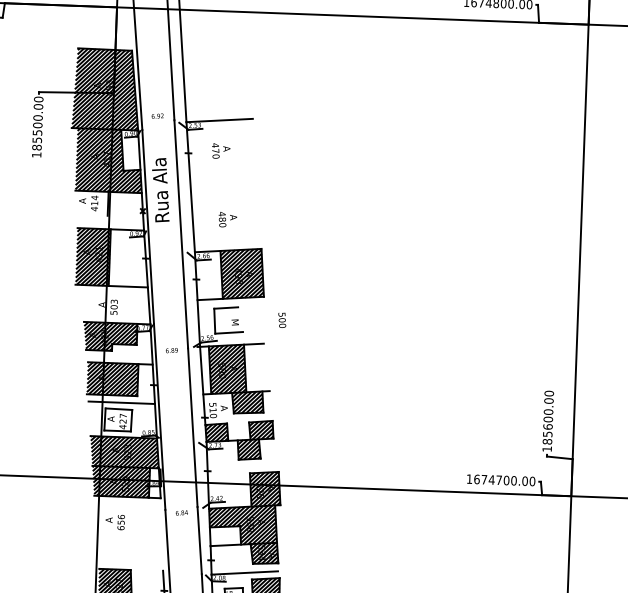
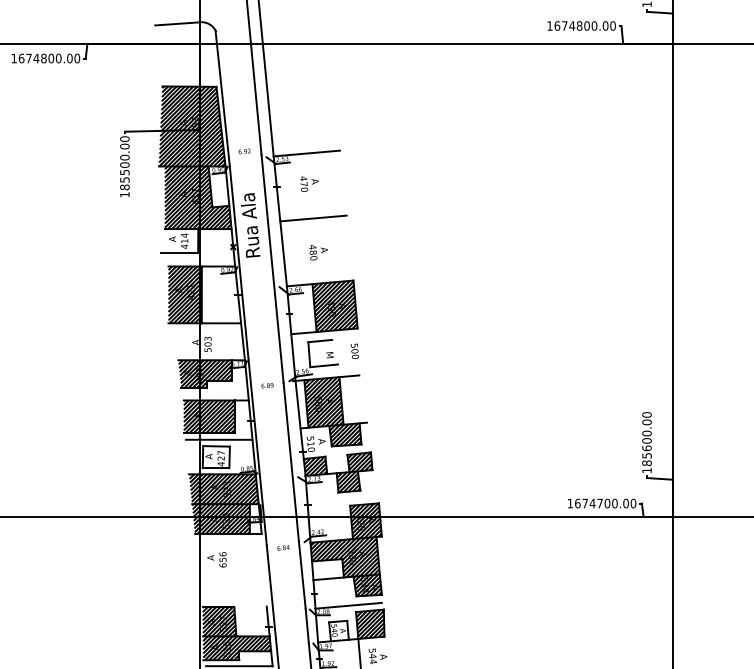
line: (223, 185) -> (313, 218), added
line: (89, 215) -> (179, 253), added
text: (281, 319) -> (354, 350), moved

